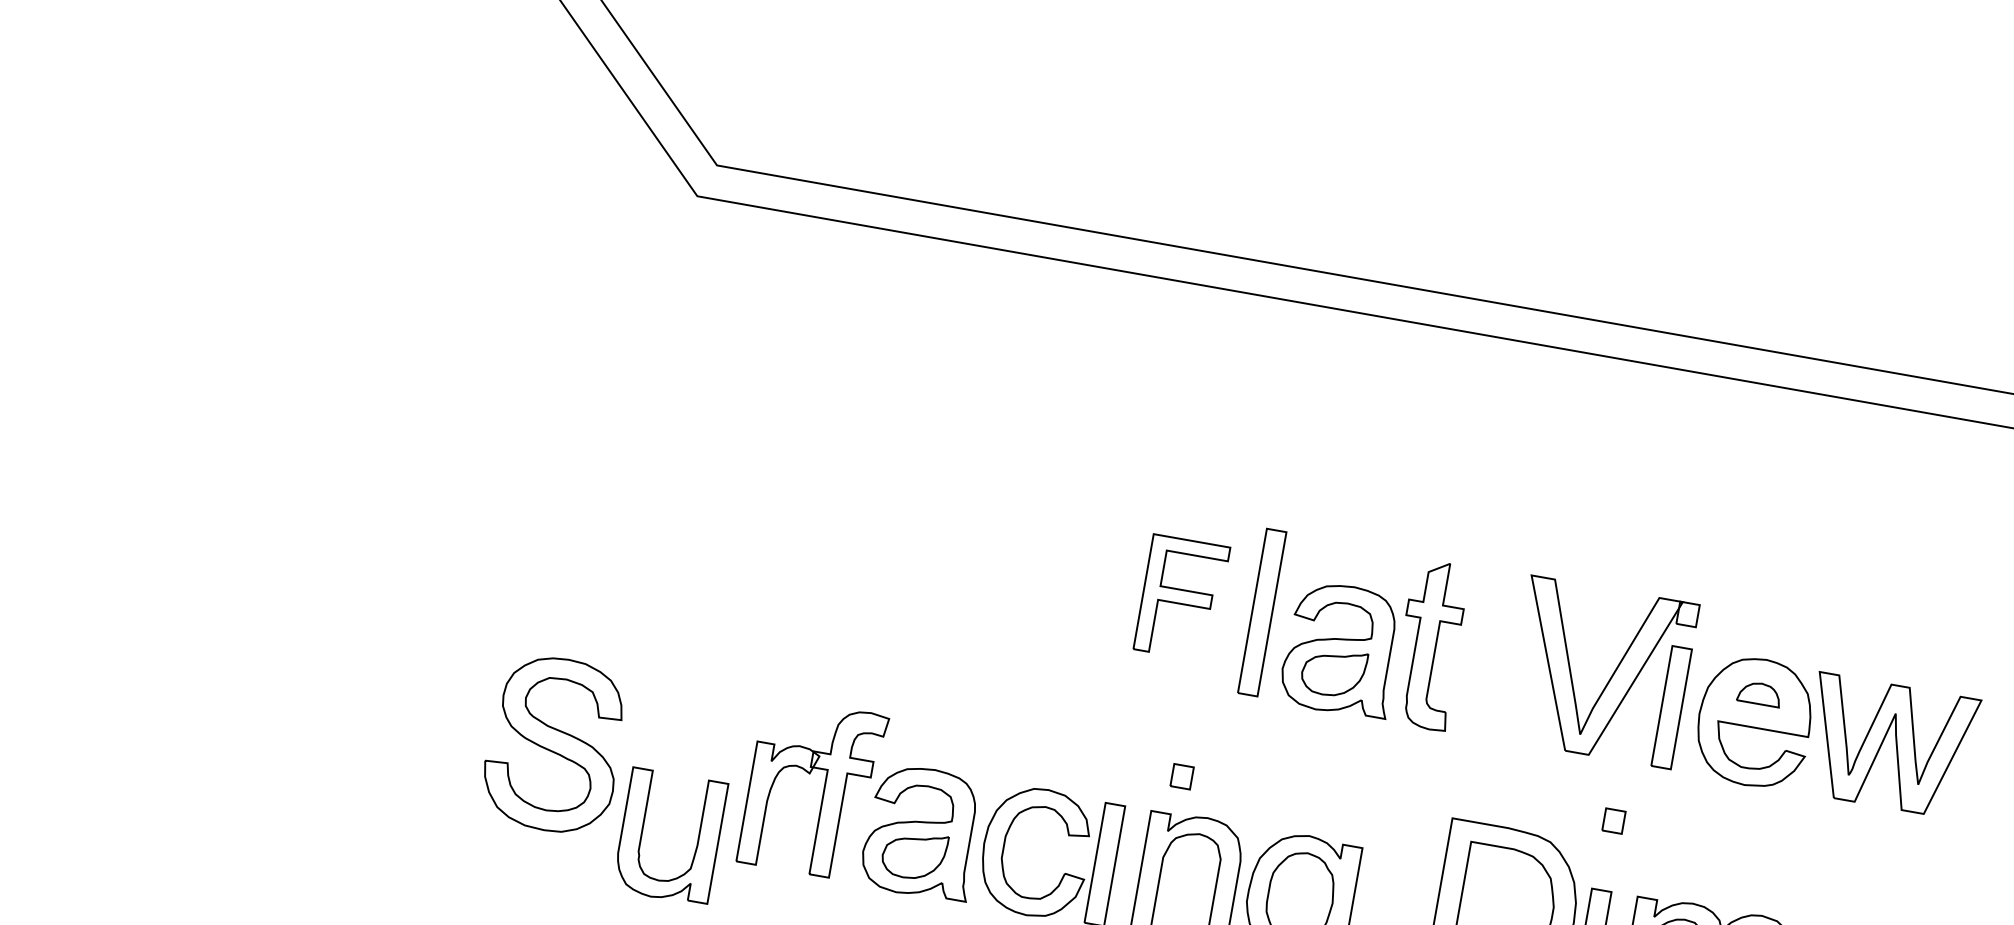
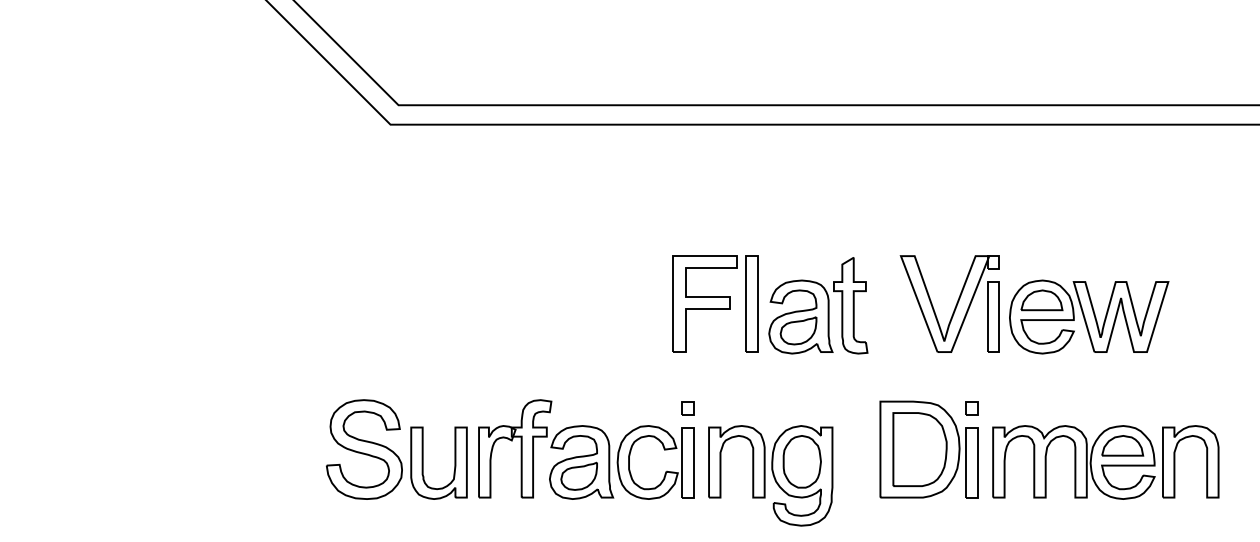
part: (1180, 597) -> (704, 303), size x1.43
part: (1758, 693) -> (1041, 300), size x1.67
part: (1180, 777) -> (687, 408), moved
part: (1612, 821) -> (971, 408), moved
part: (643, 830) -> (423, 462), moved

